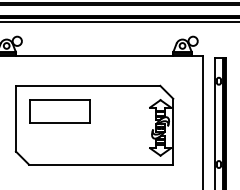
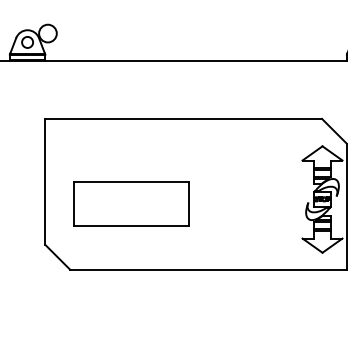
part: (59, 111) -> (130, 204), moved

